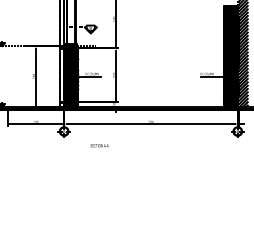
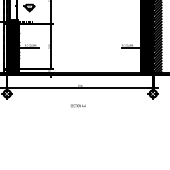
text: (99, 145) -> (78, 105), moved

